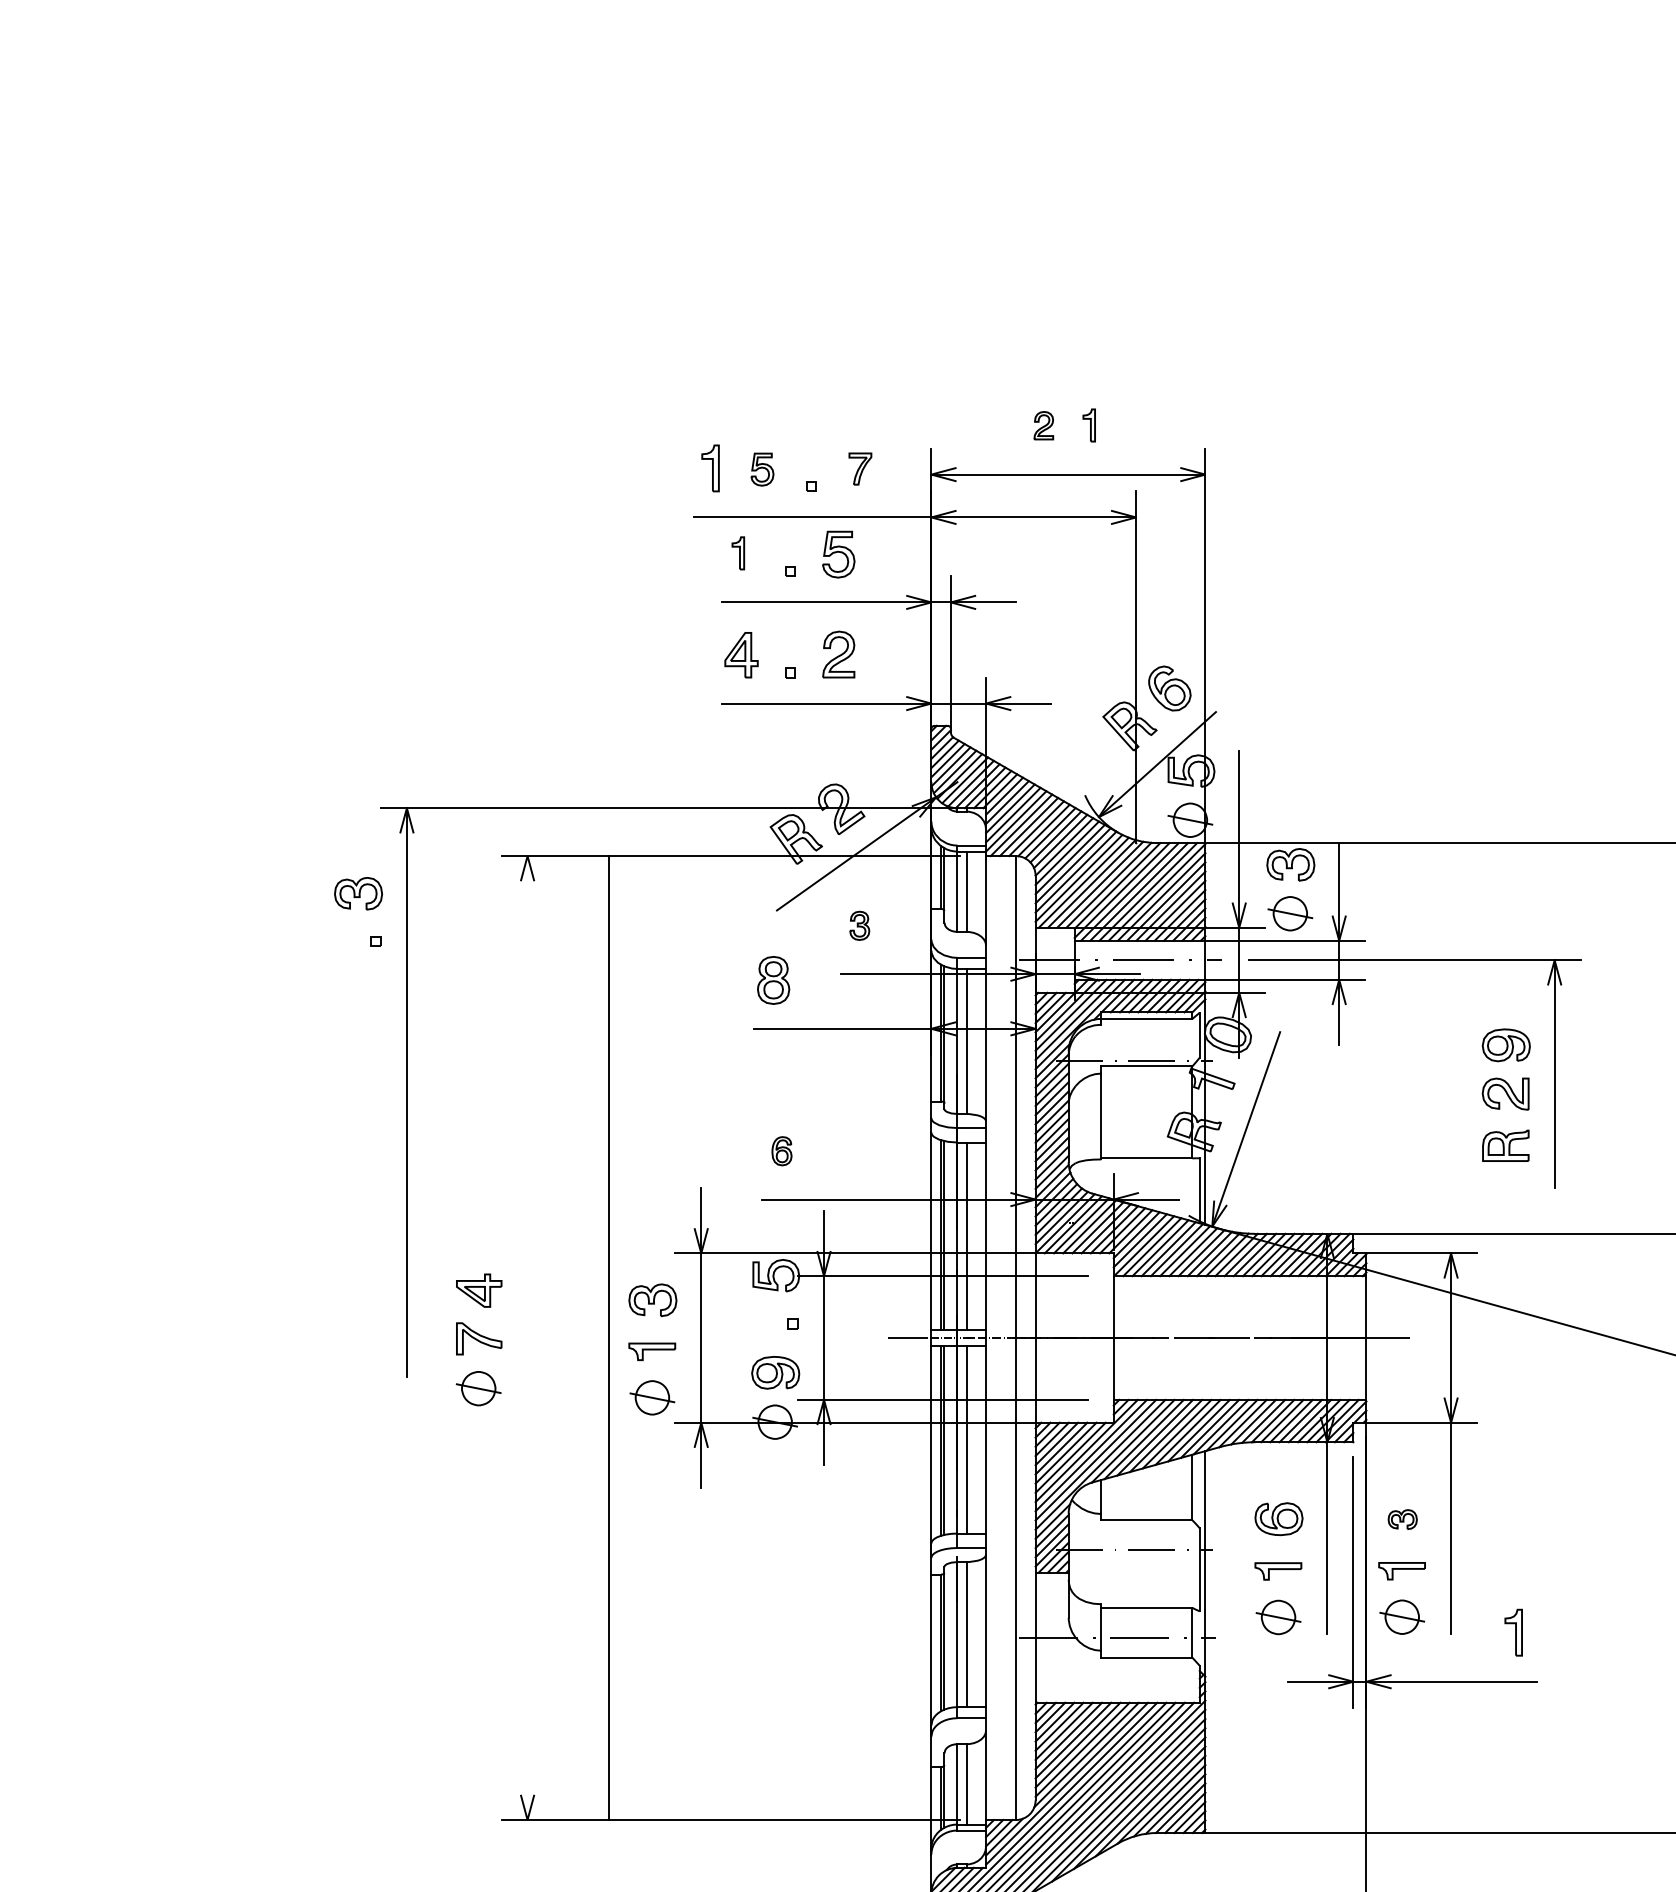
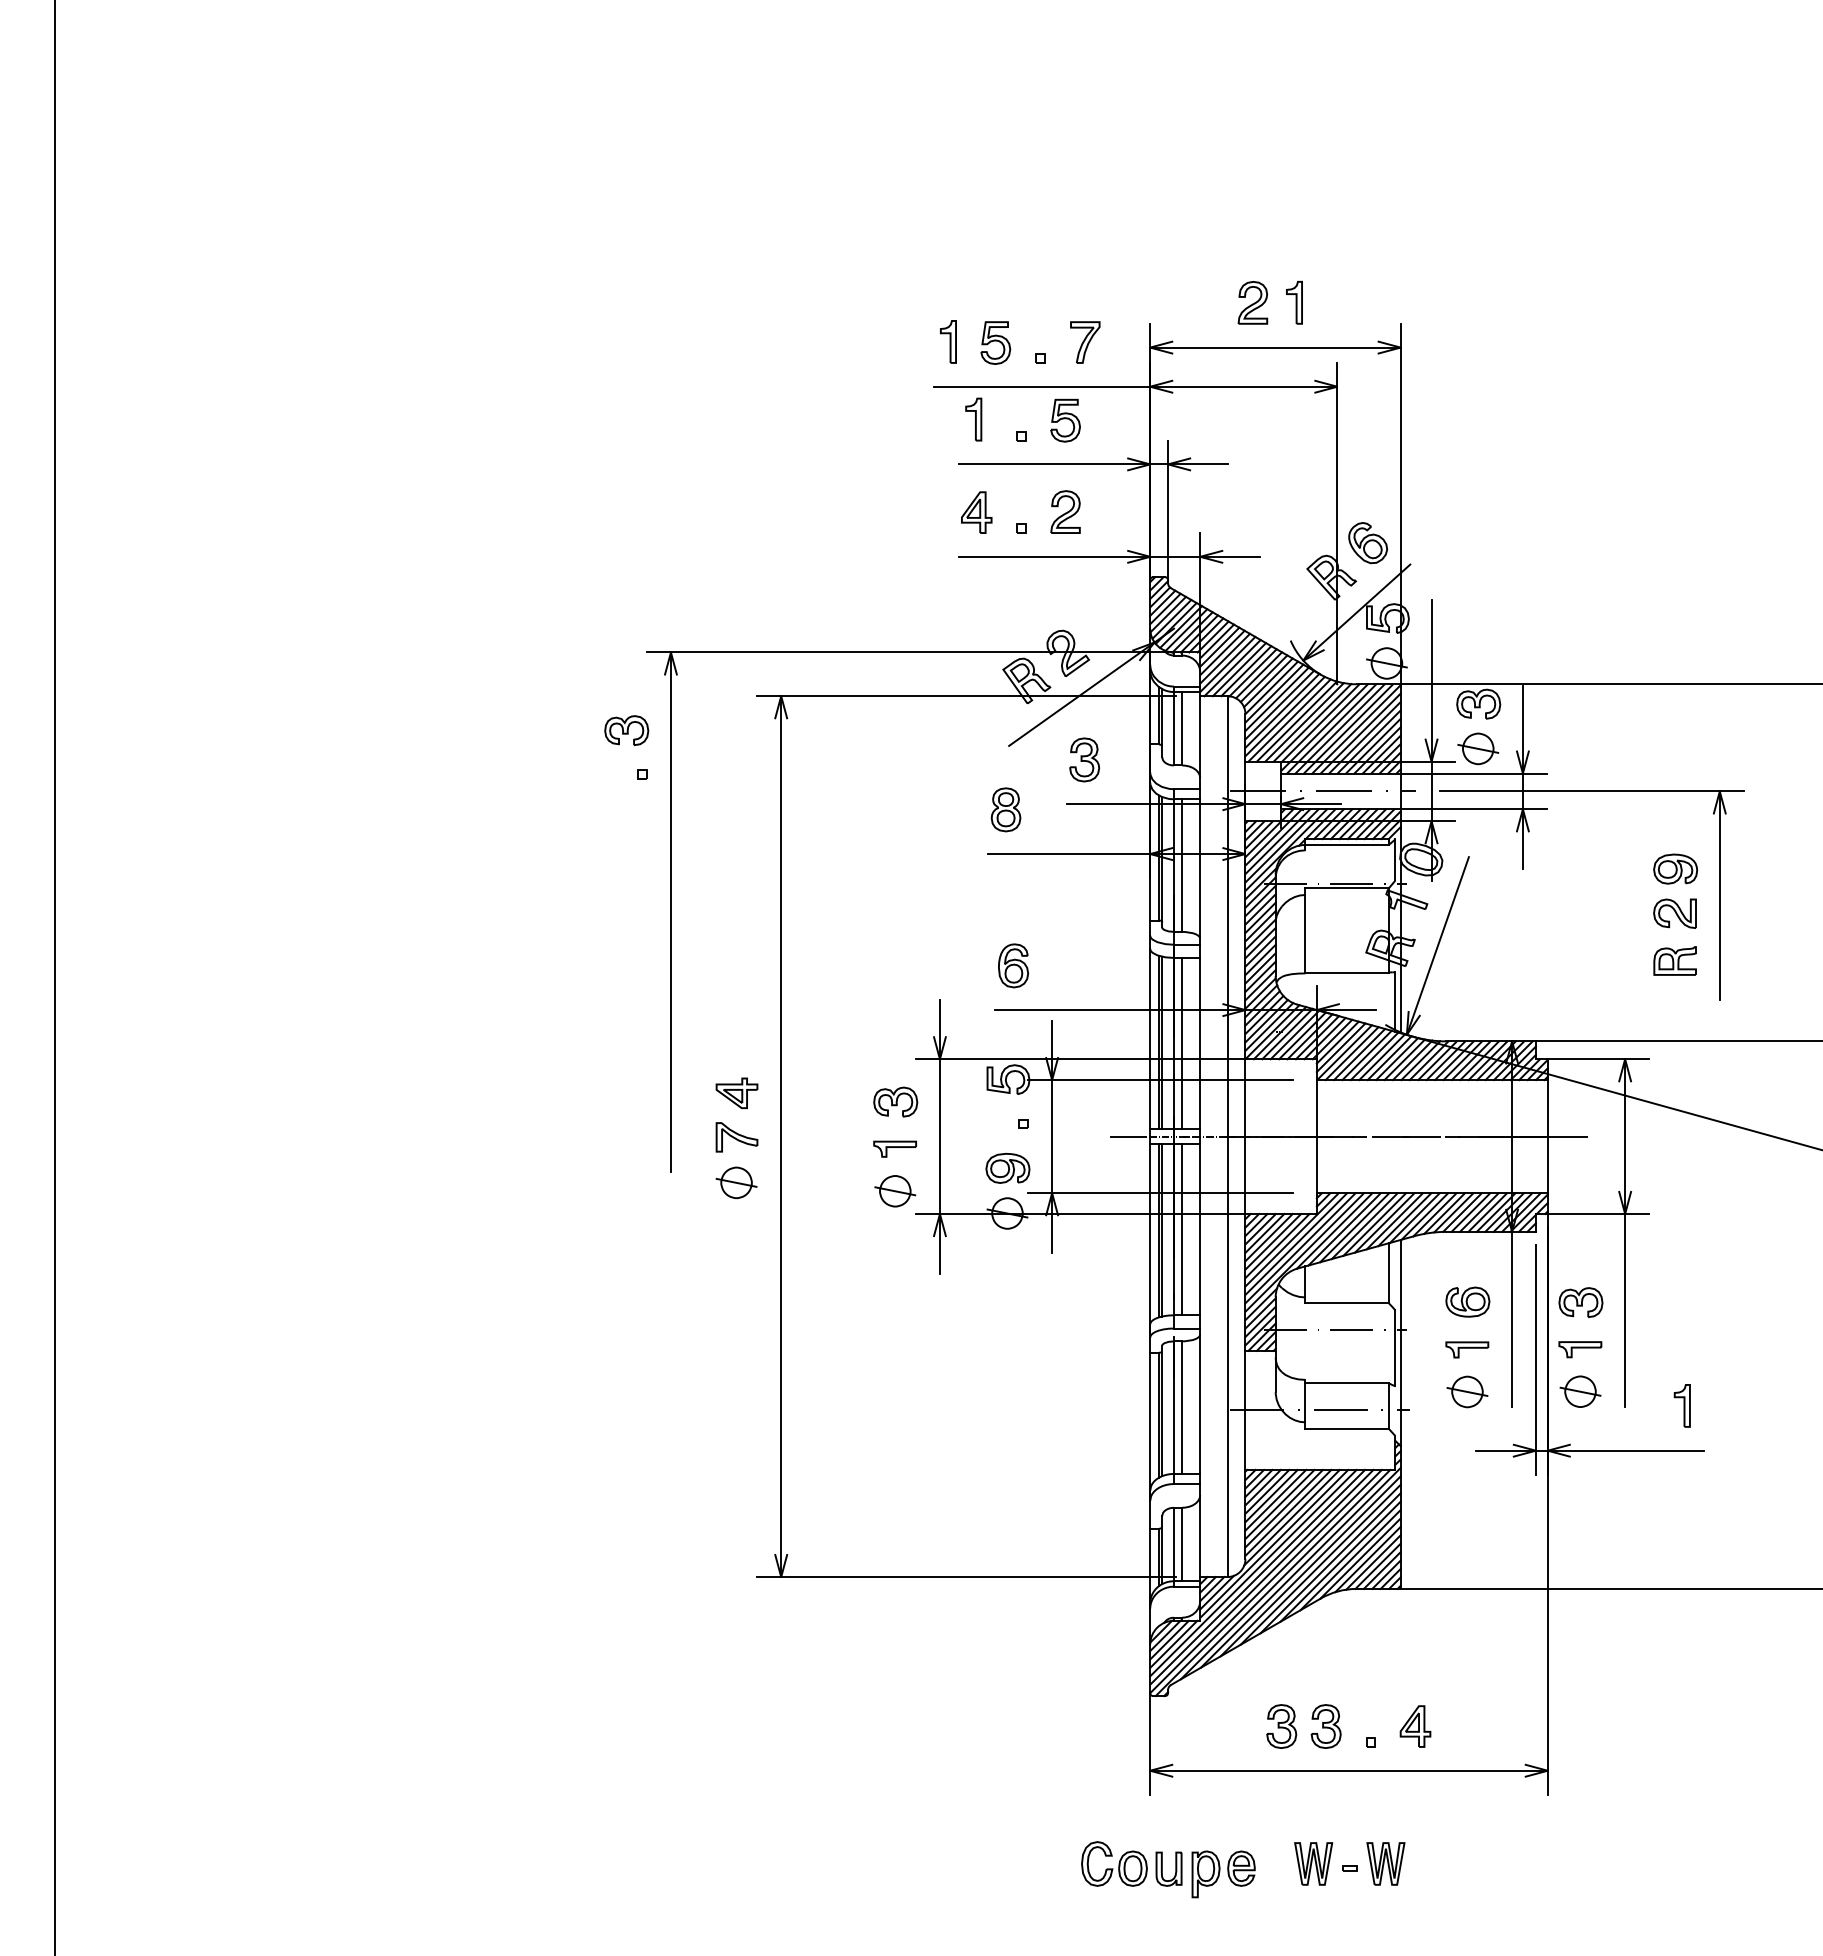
part: (1043, 425) -> (1252, 302), size x1.67
part: (1089, 425) -> (1294, 302), size x1.43
part: (762, 469) -> (995, 342), size x1.43
part: (860, 469) -> (1085, 342), size x1.43
part: (738, 553) -> (973, 419), size x1.43
part: (859, 925) -> (1084, 759), size x1.67
part: (781, 1150) -> (1013, 965), size x1.67
line: (608, 1337) -> (781, 1136), moved
part: (1402, 1519) -> (1580, 1302), size x1.67

